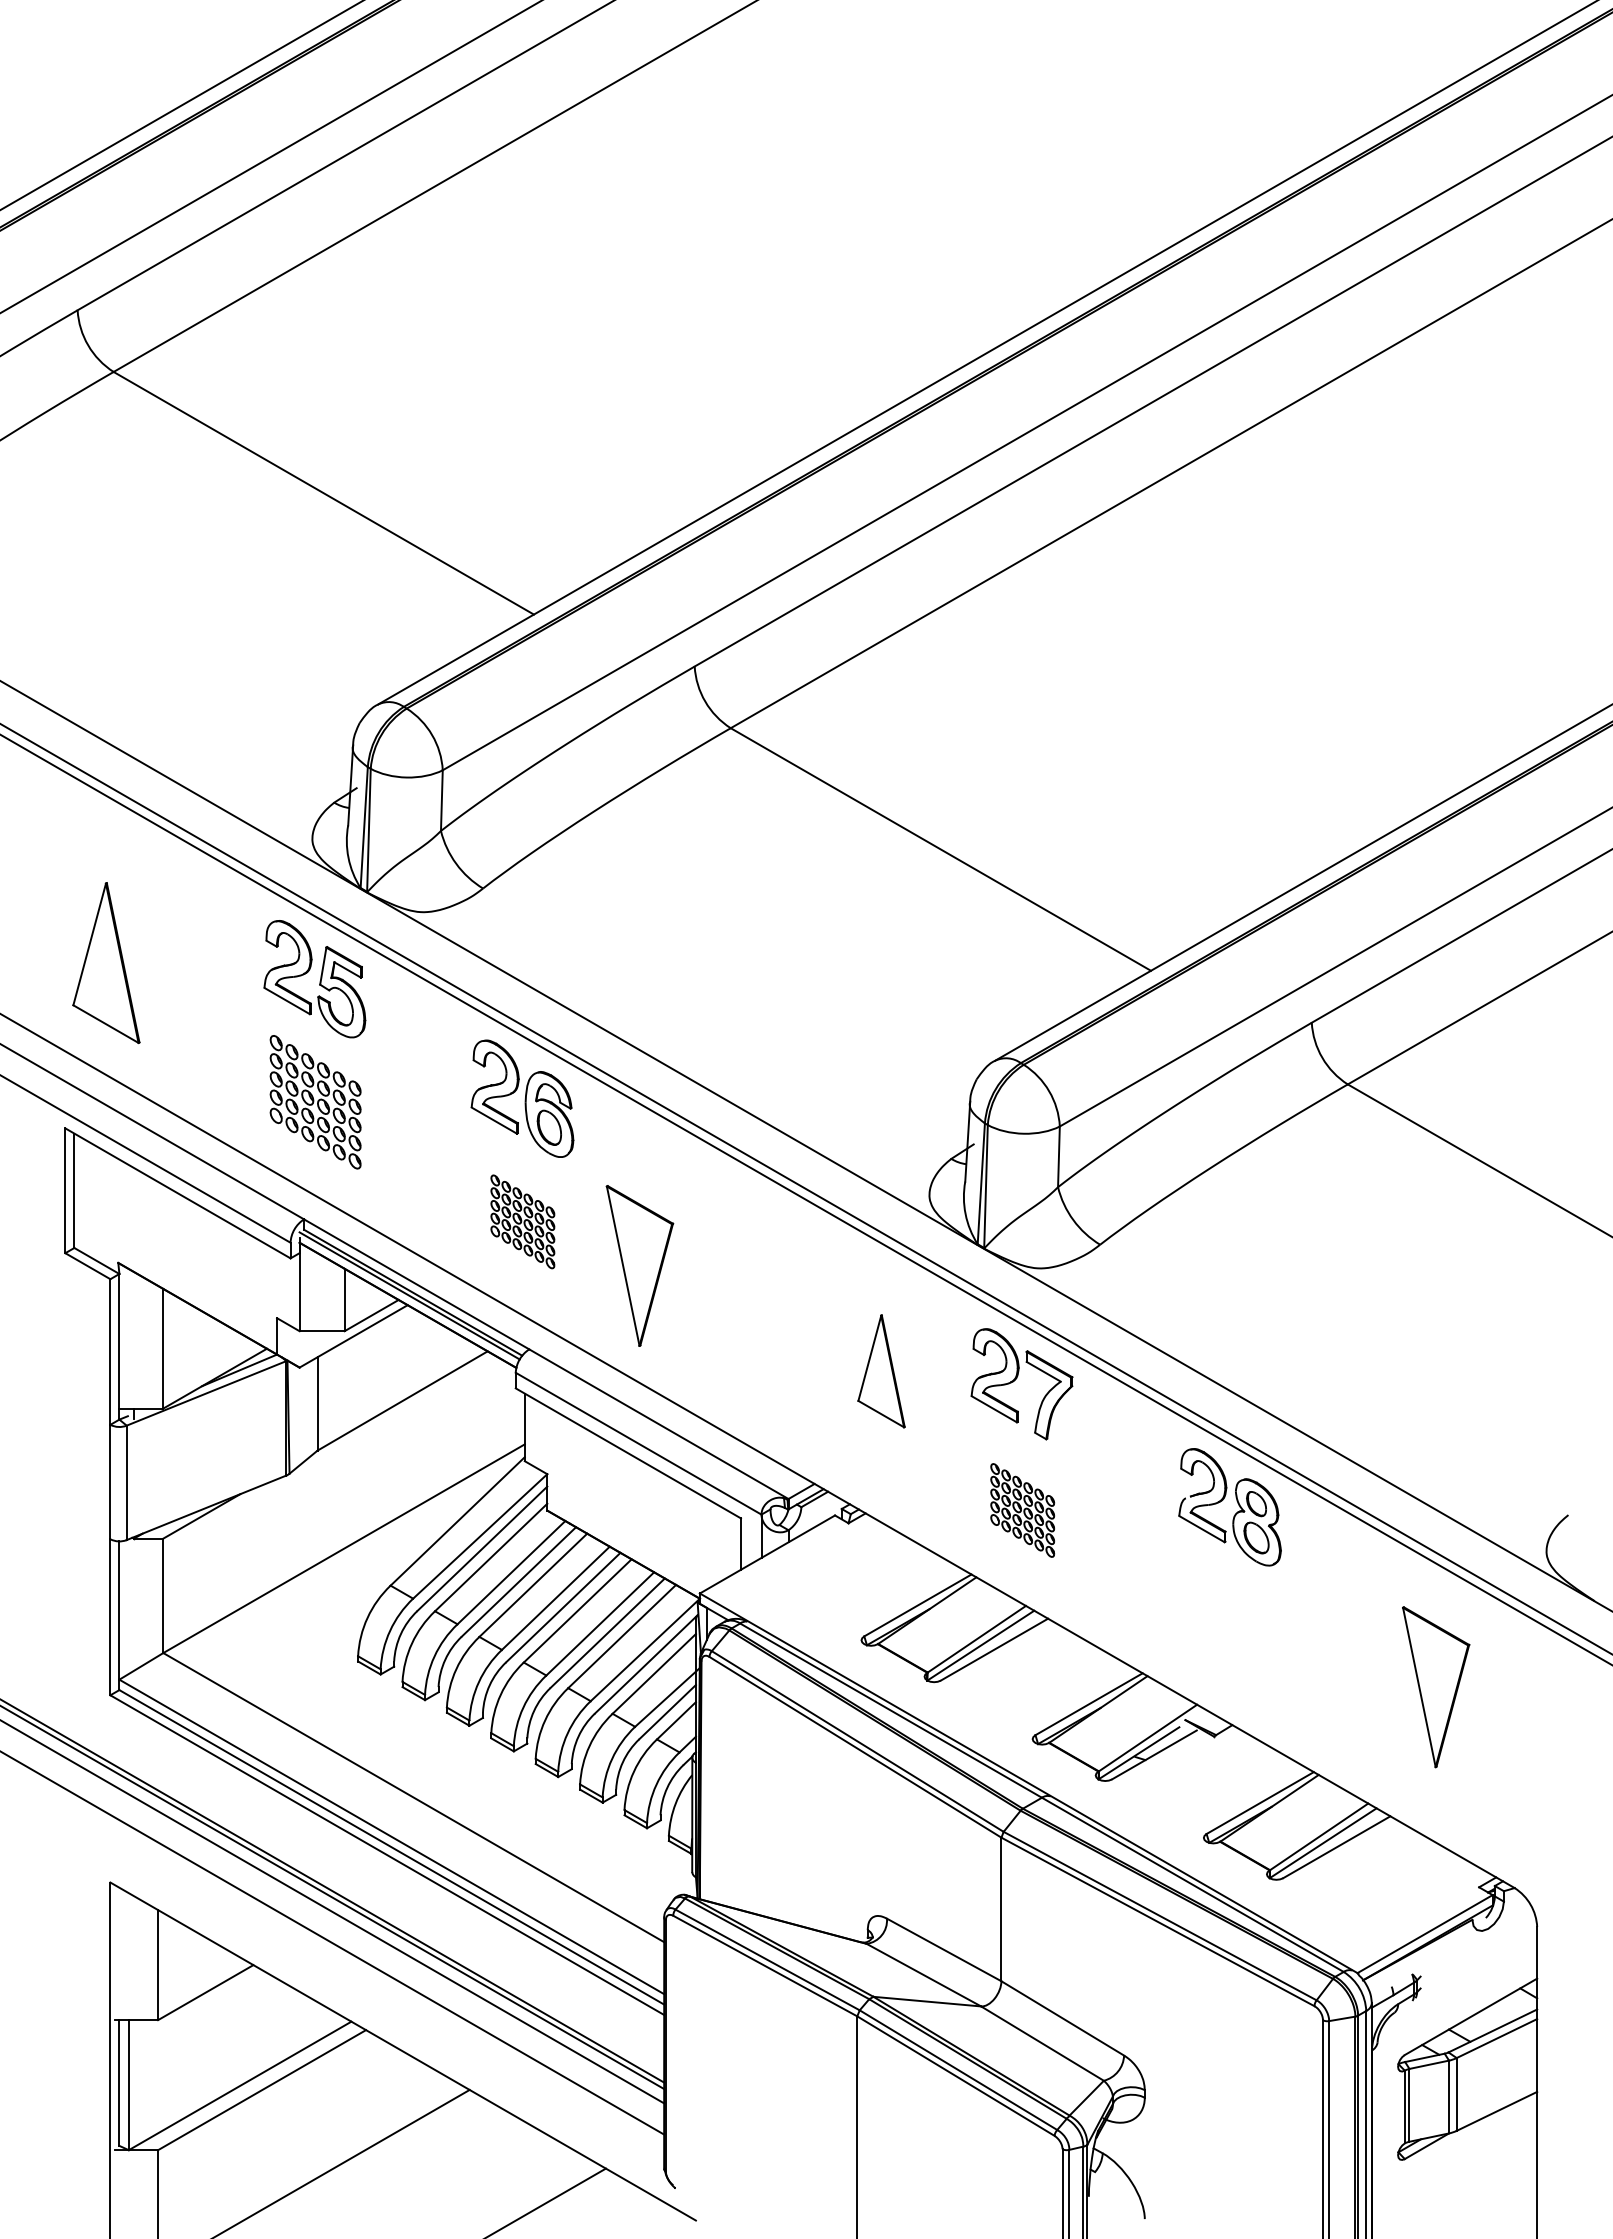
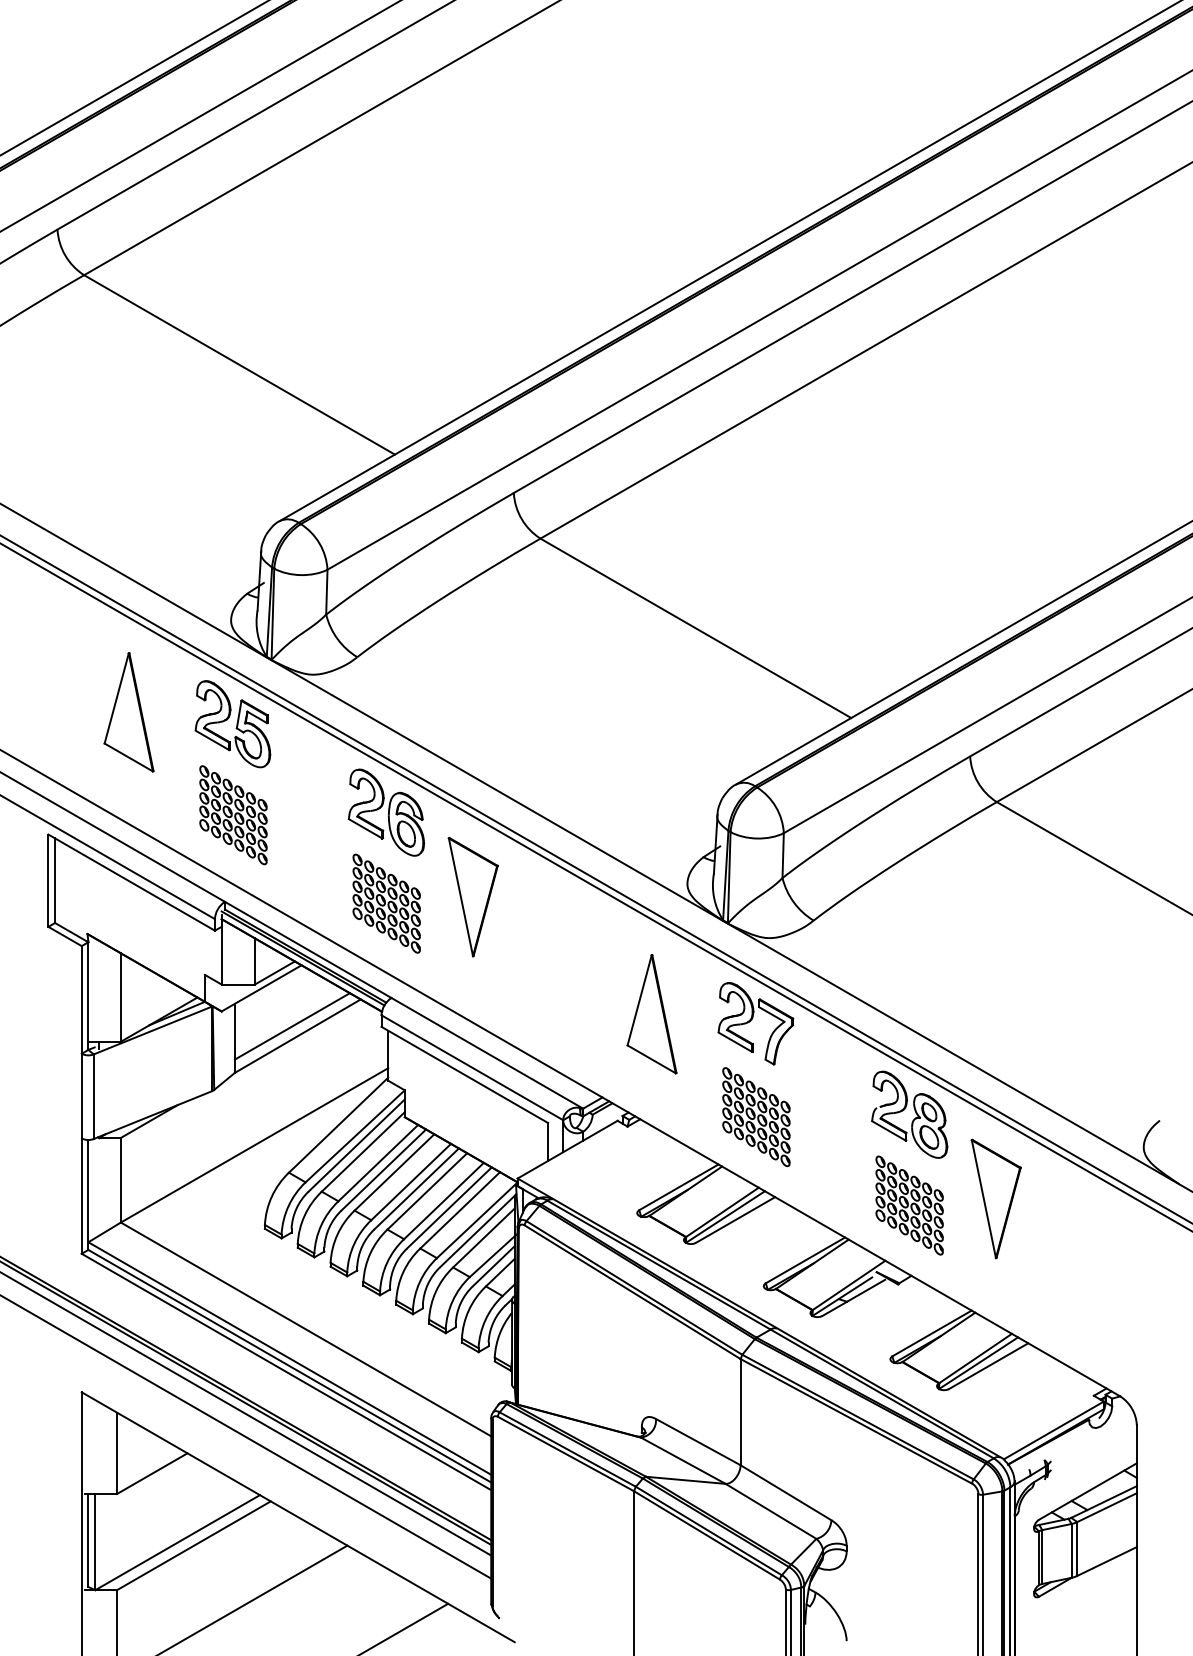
part: (106, 963) -> (129, 712), moved
part: (522, 1221) -> (386, 903), size x1.43
part: (639, 1265) -> (473, 896), moved
part: (881, 1371) -> (651, 1014), size x1.43
line: (395, 1387) -> (292, 1026), added
part: (1022, 1510) -> (756, 1117), size x1.43
part: (1229, 1629) -> (909, 1205), added
part: (1436, 1687) -> (996, 1199), moved

